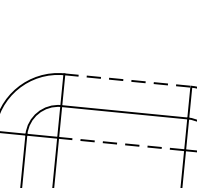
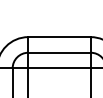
line: (129, 81) -> (60, 37), dashed -> solid
line: (123, 144) -> (60, 68), dashed -> solid

